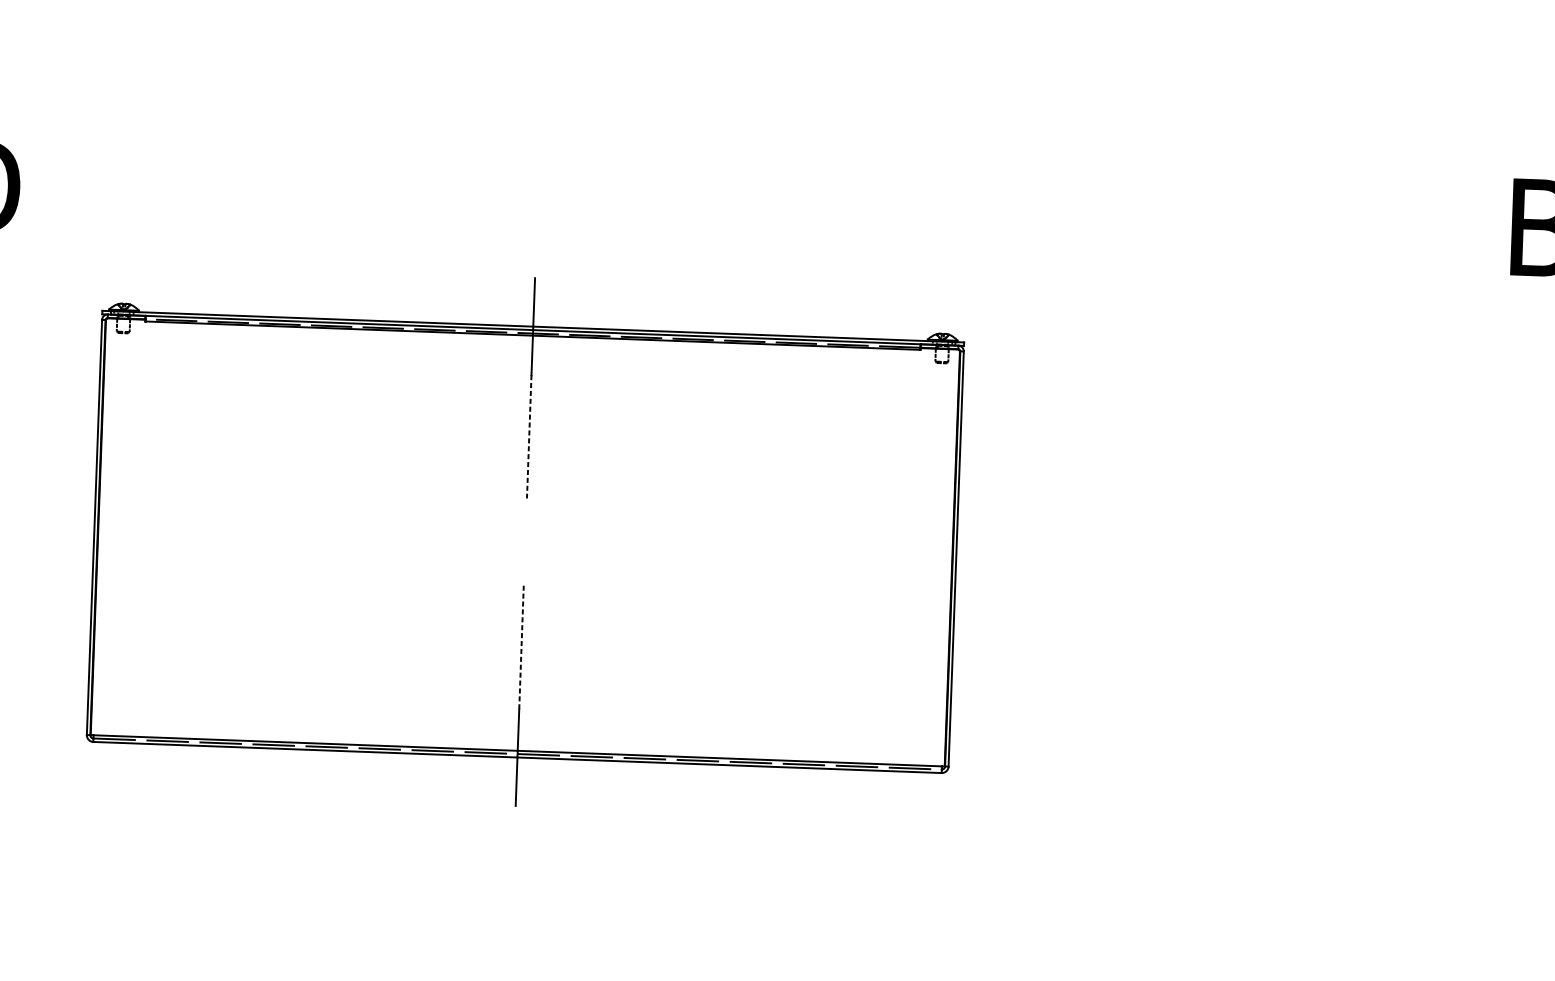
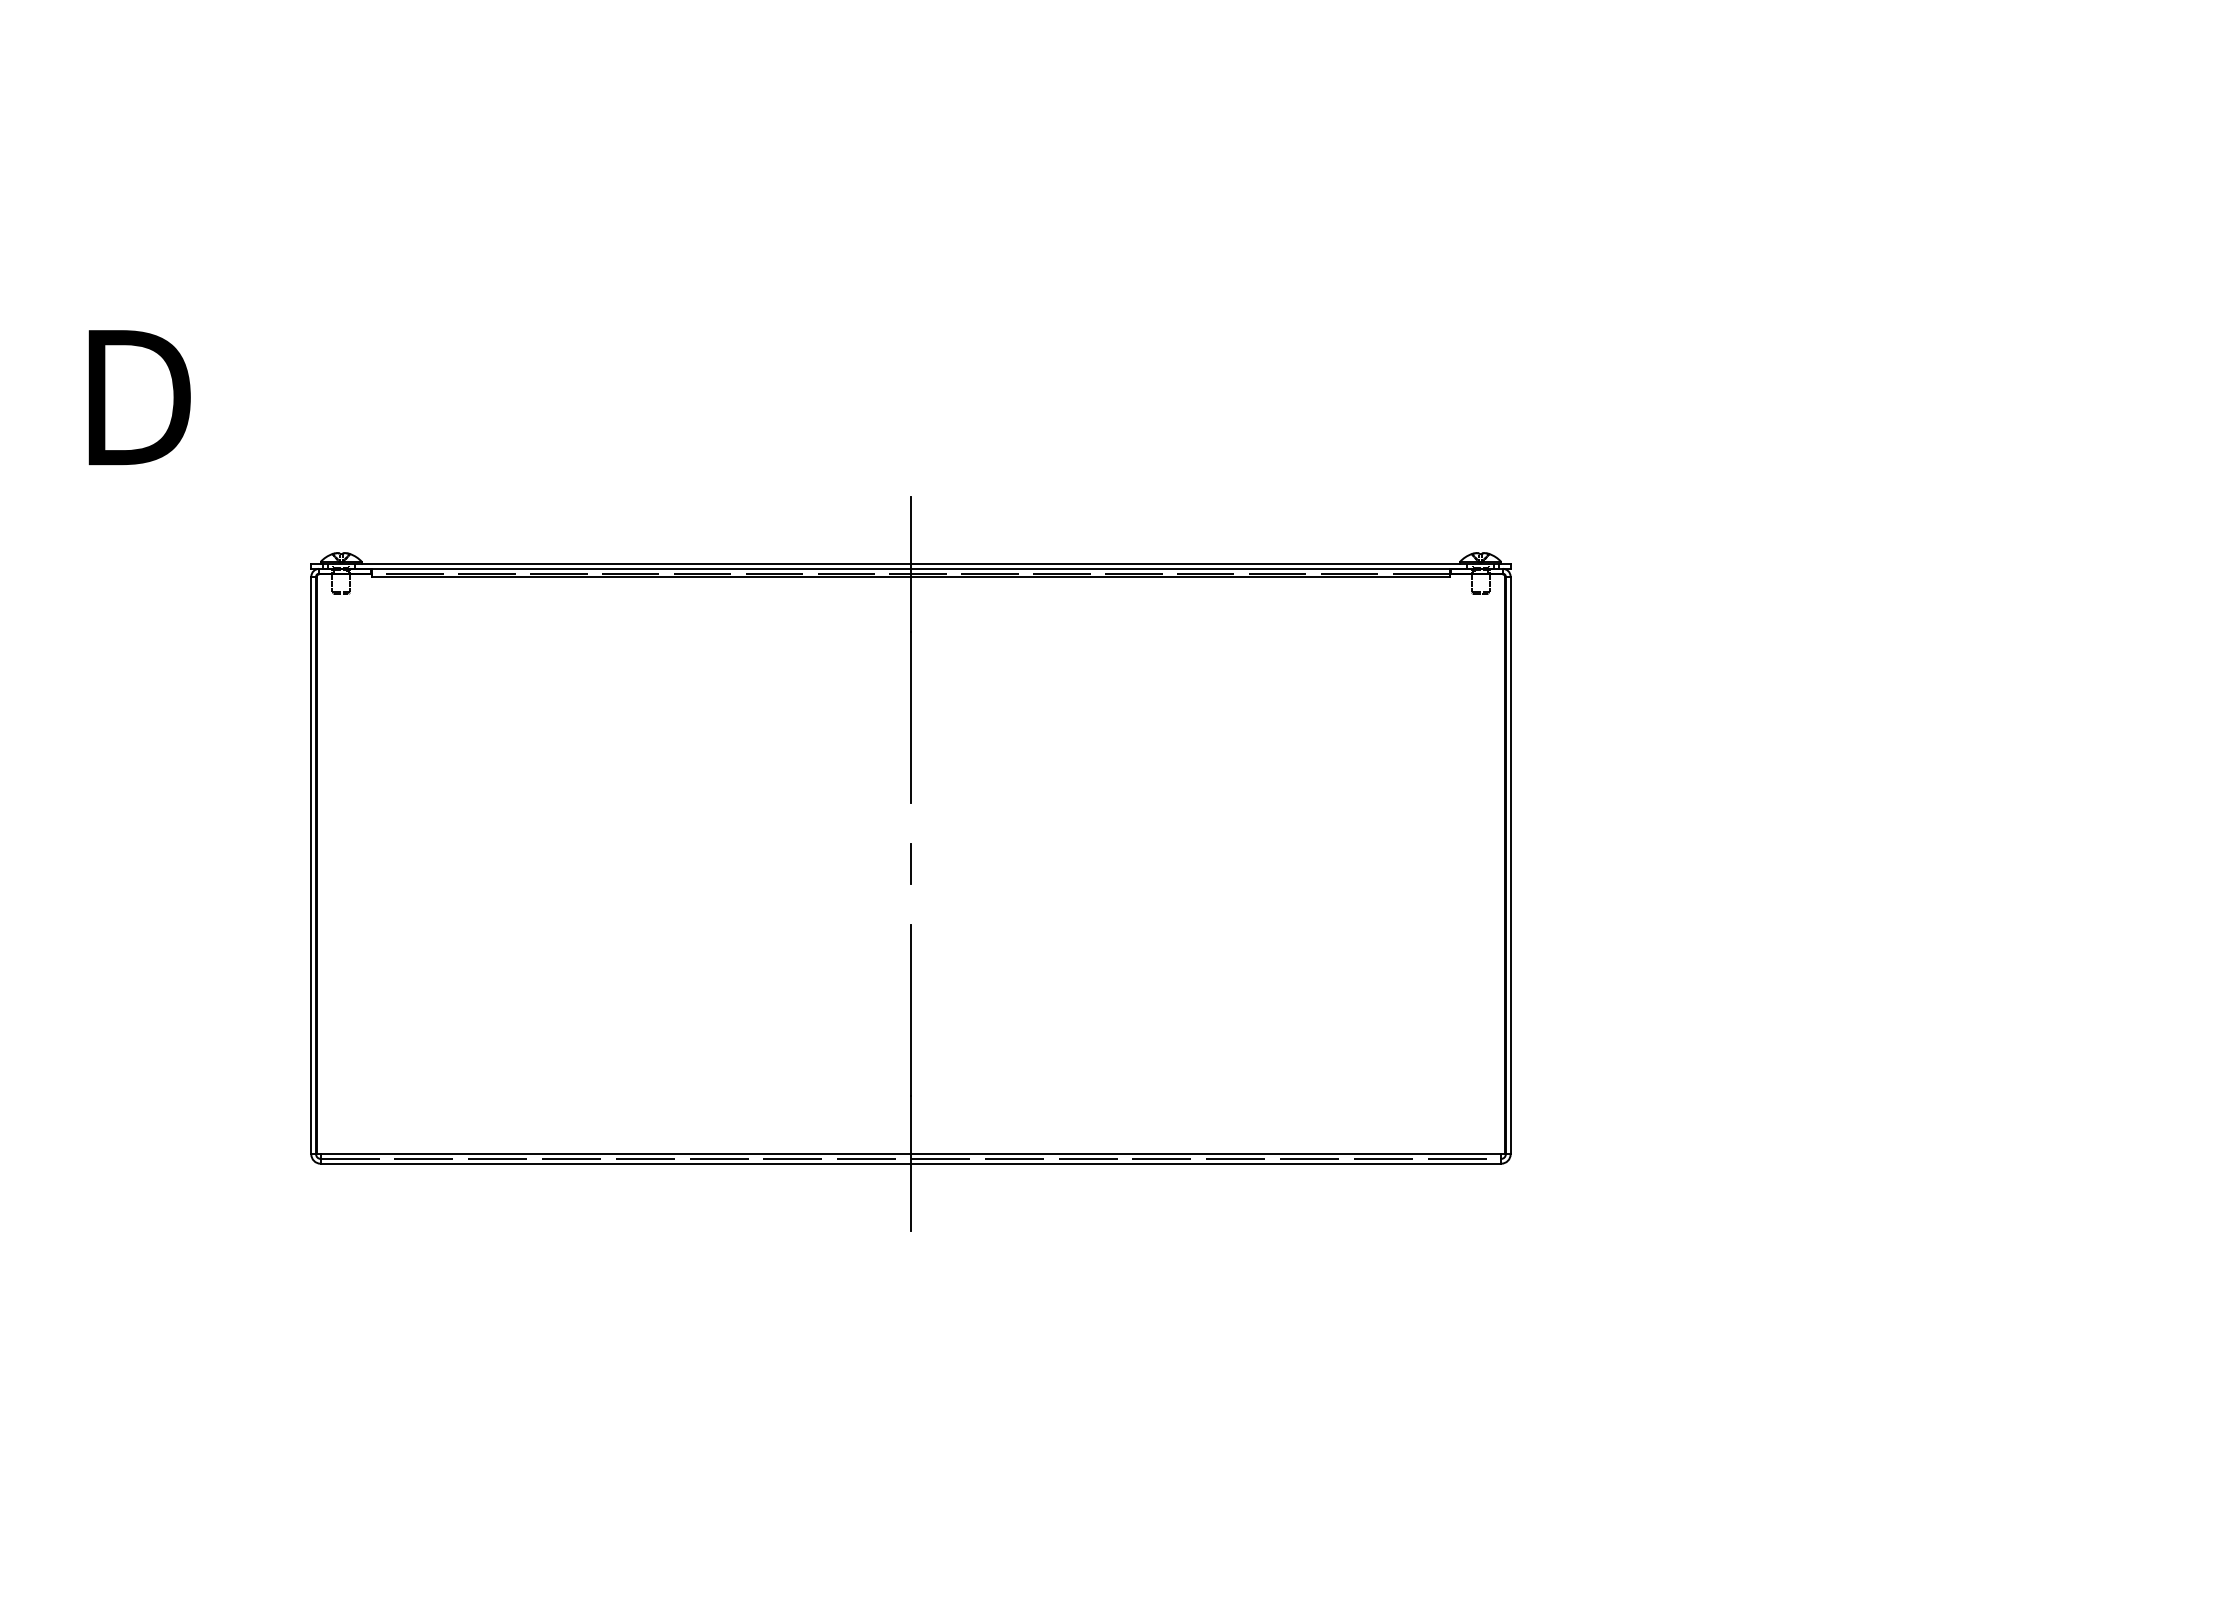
line: (528, 436) -> (910, 717), dashed -> solid
line: (525, 541) -> (910, 863), added
line: (521, 647) -> (910, 1010), dashed -> solid

